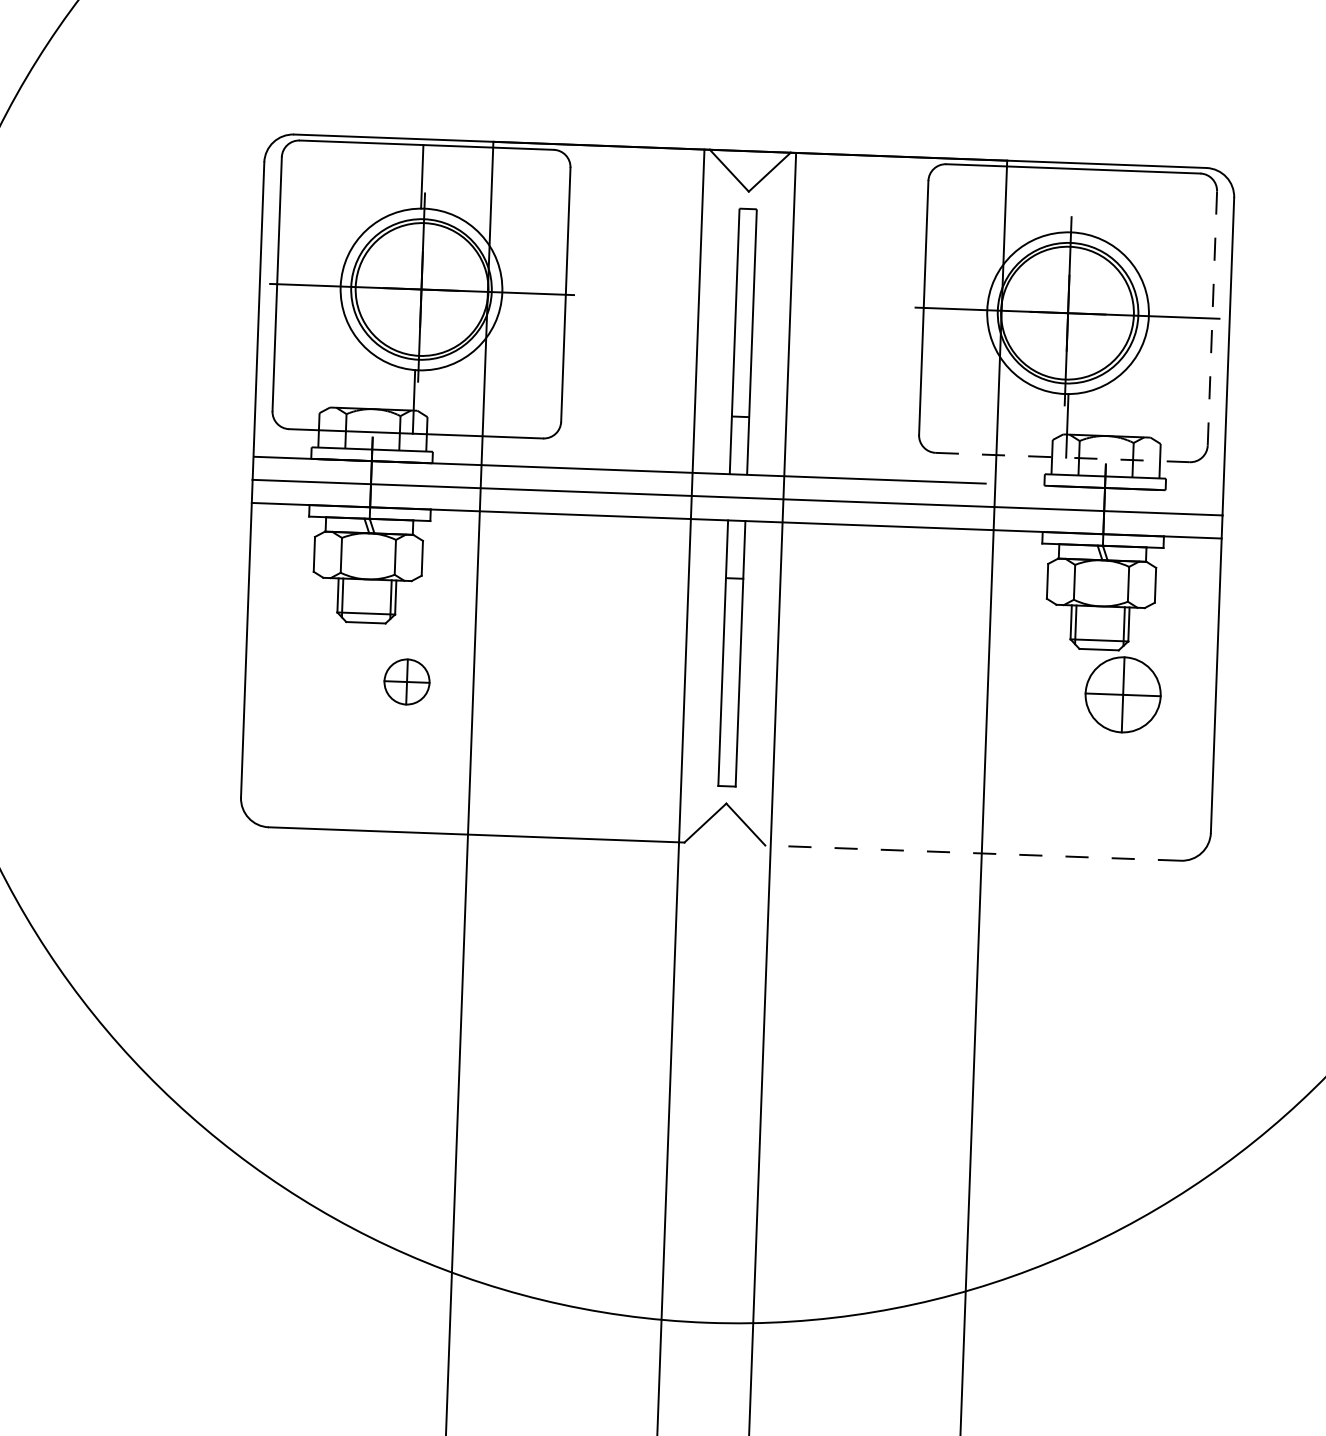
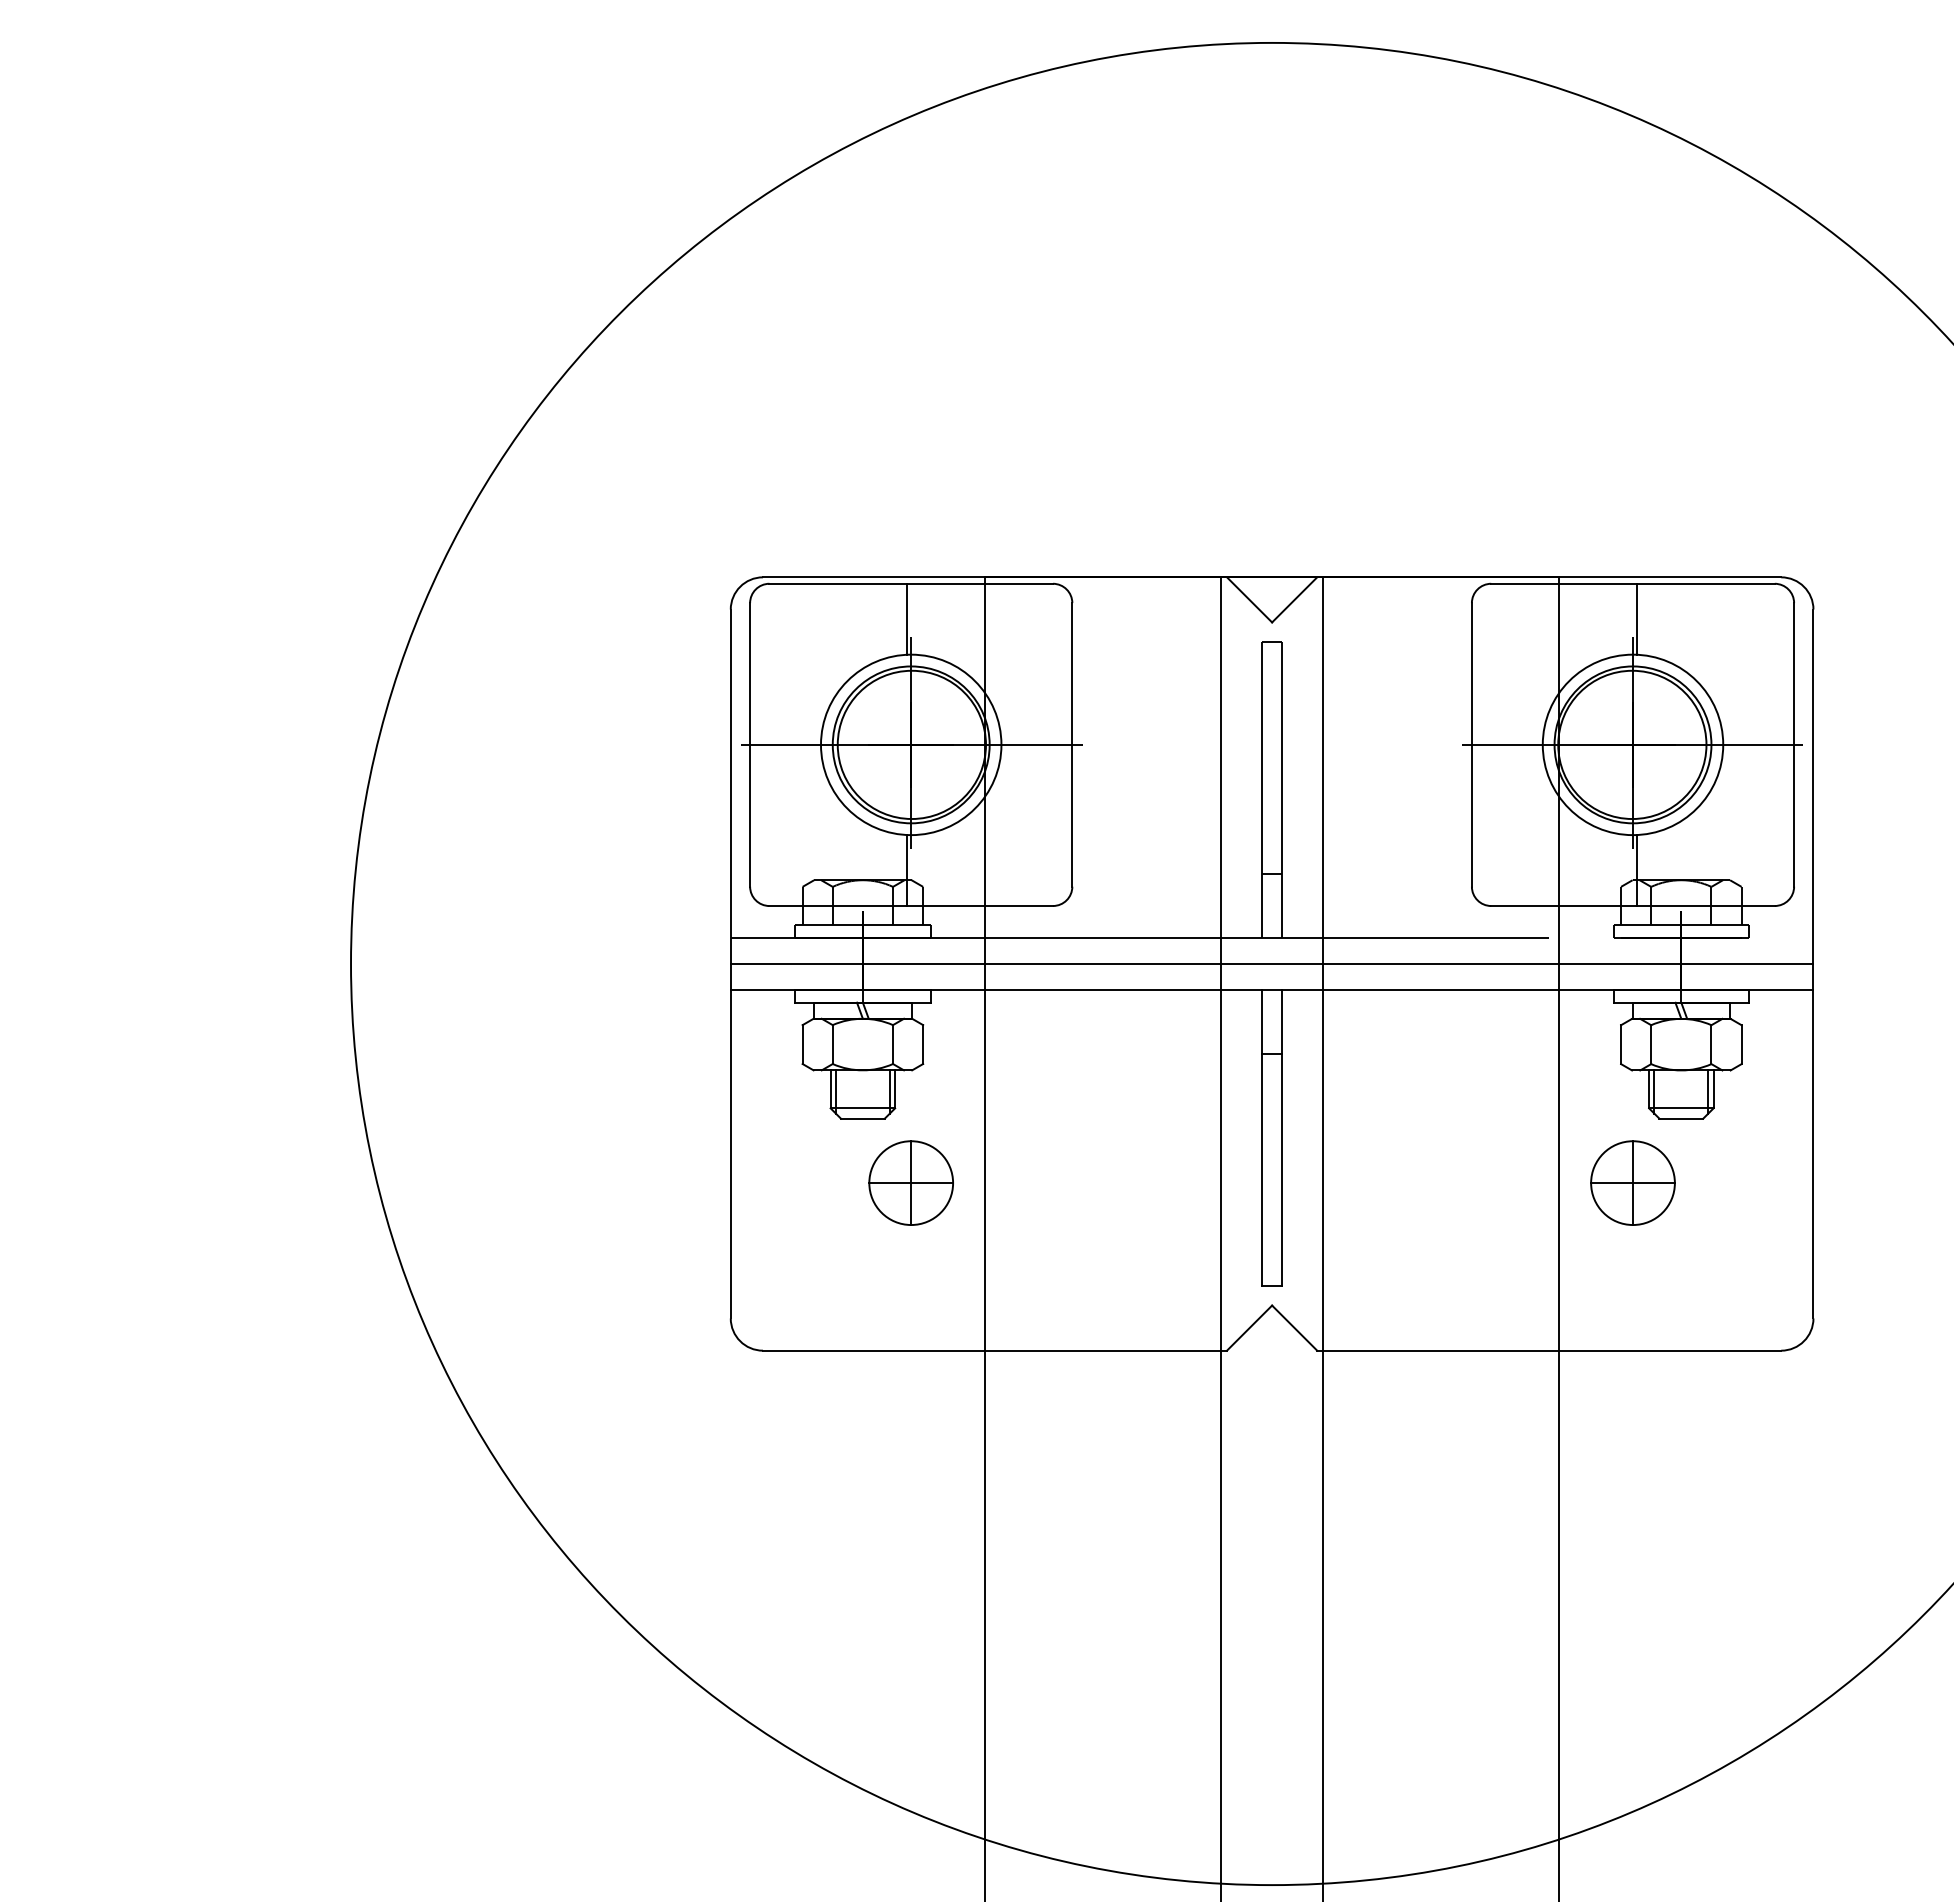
line: (1075, 200) -> (1636, 618), added
line: (1212, 318) -> (1794, 744), dashed -> solid
line: (1063, 457) -> (1633, 906), dashed -> solid
part: (406, 681) -> (910, 1182), size x1.67
part: (1122, 694) -> (1632, 1182), moved
line: (972, 852) -> (1548, 1350), dashed -> solid

